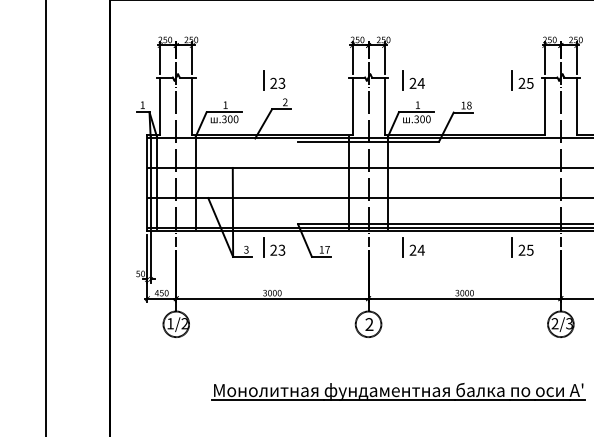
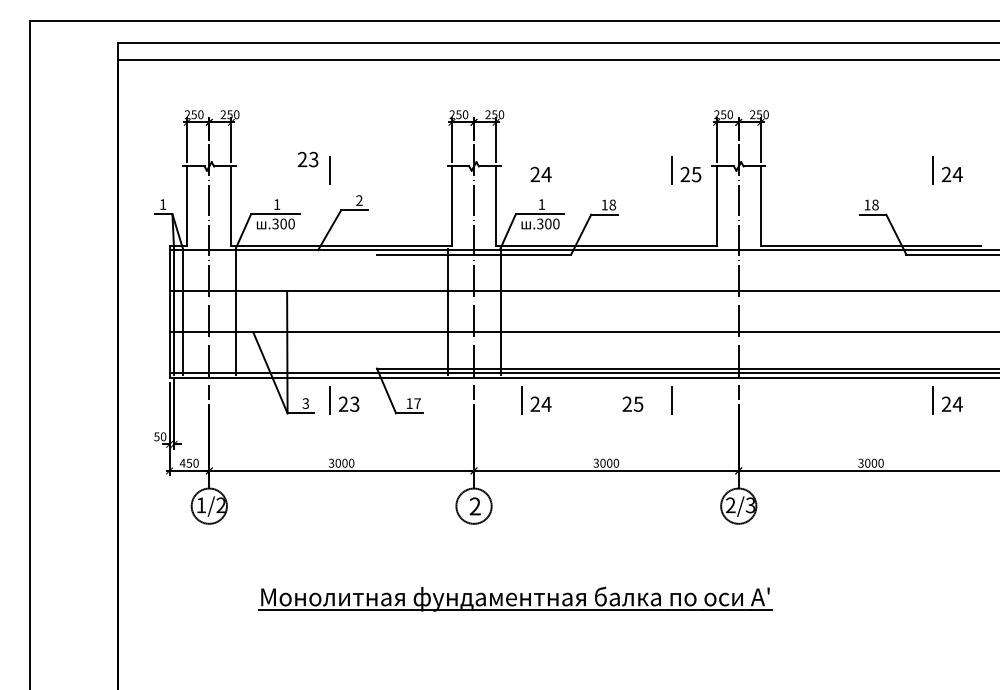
line: (403, 80) -> (521, 170), removed
text: (277, 83) -> (307, 159), moved
text: (525, 249) -> (632, 403), moved

